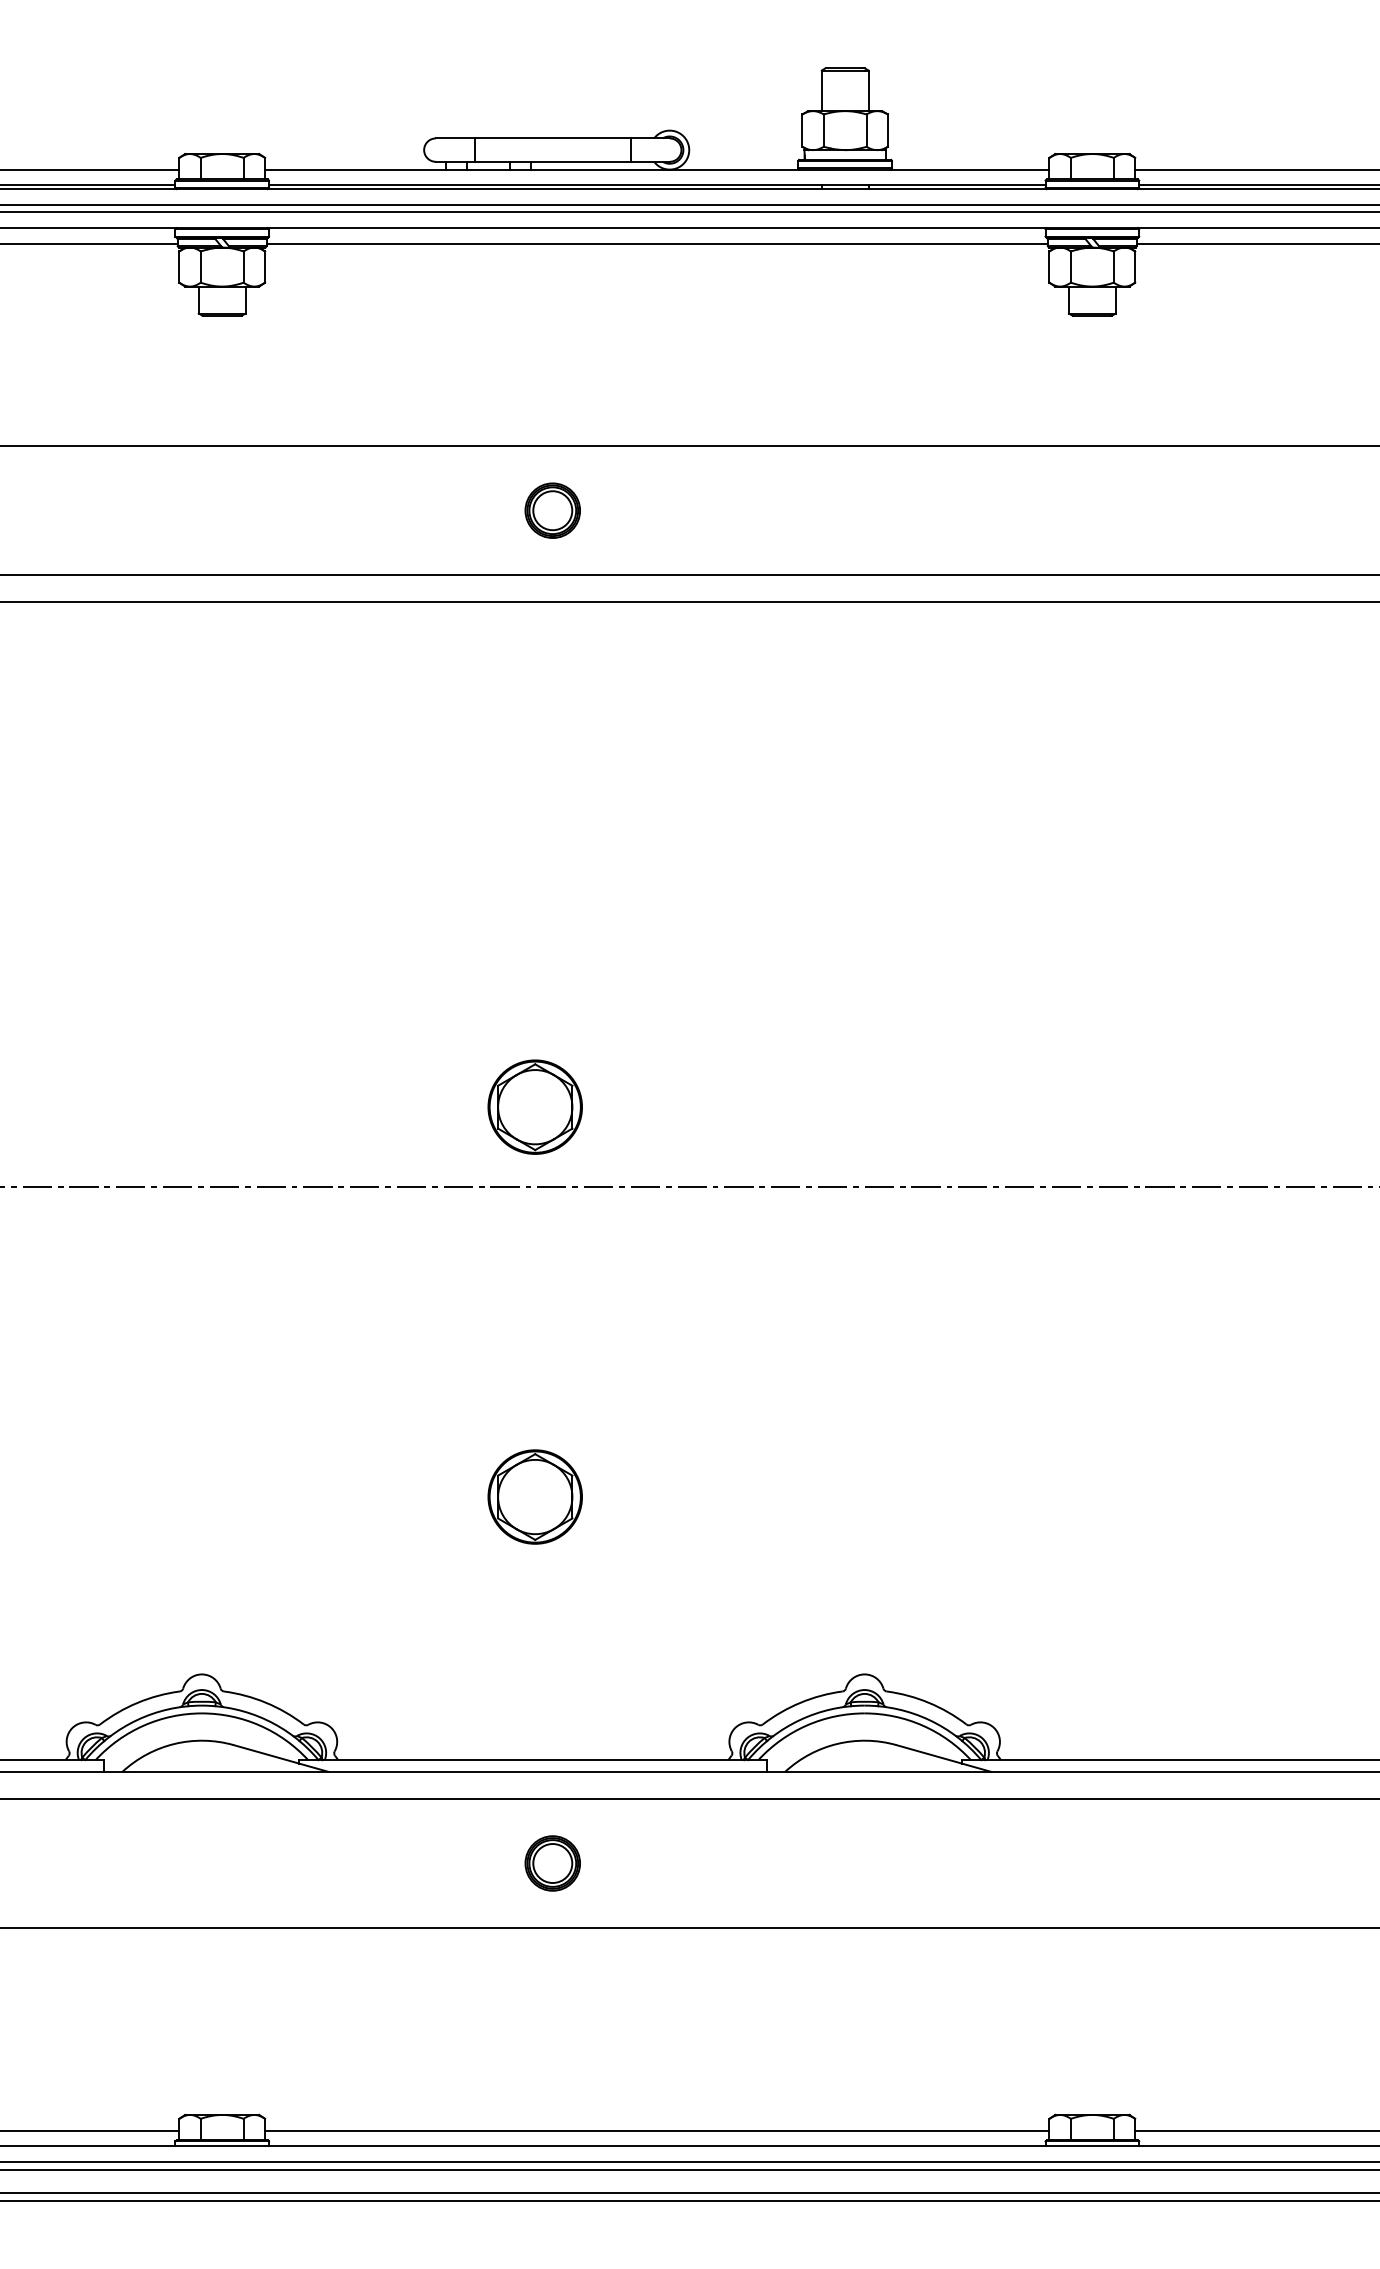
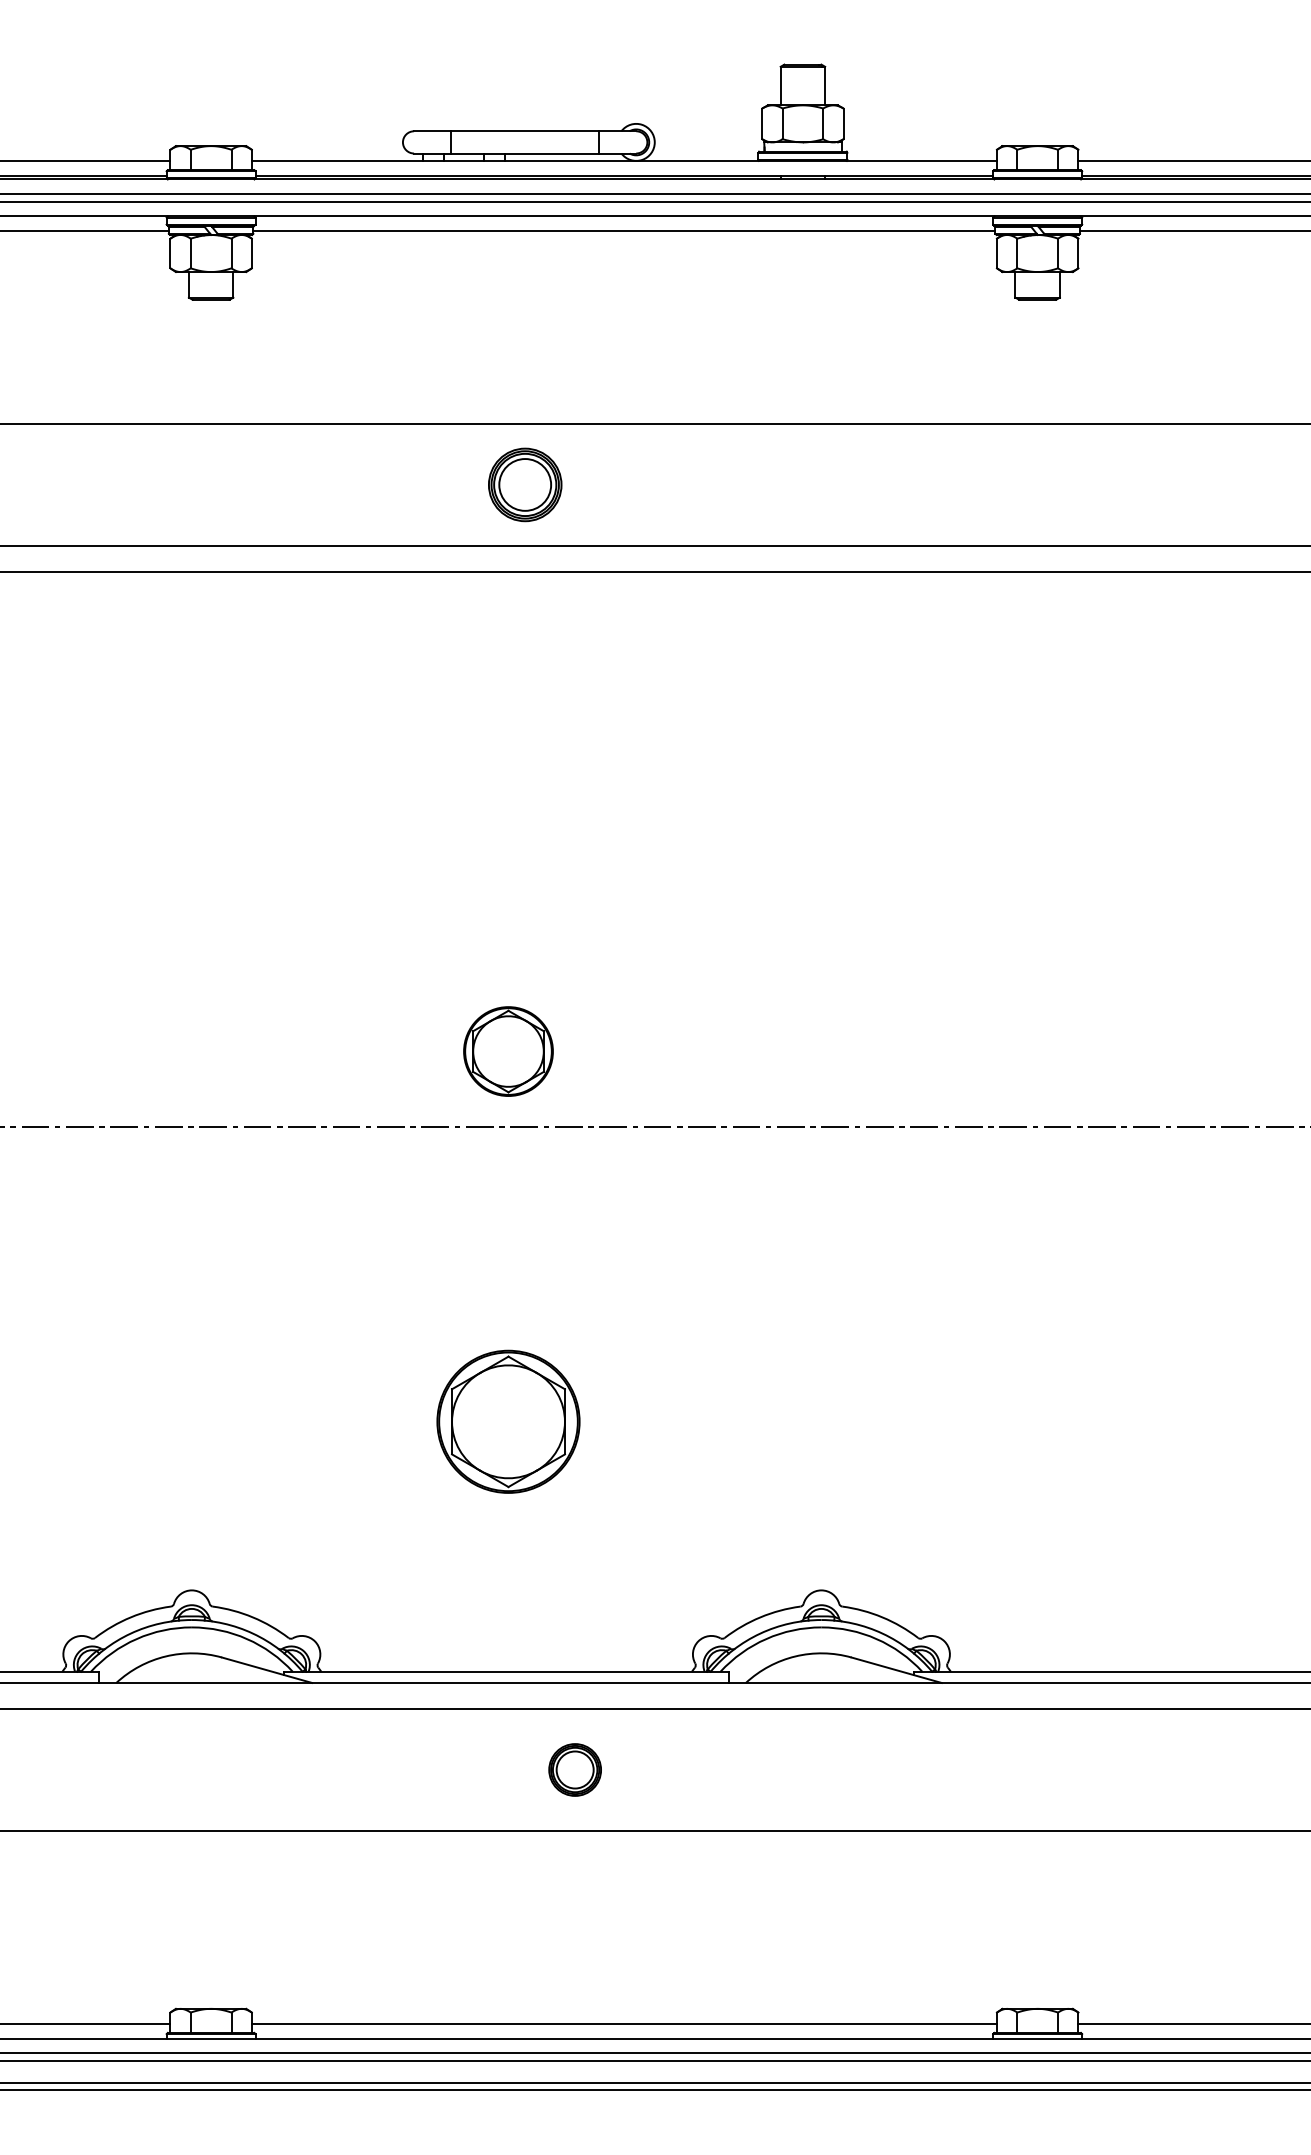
part: (552, 510) -> (524, 484), size x1.4
part: (535, 1496) -> (508, 1421), size x1.6
part: (552, 1862) -> (574, 1769), moved

